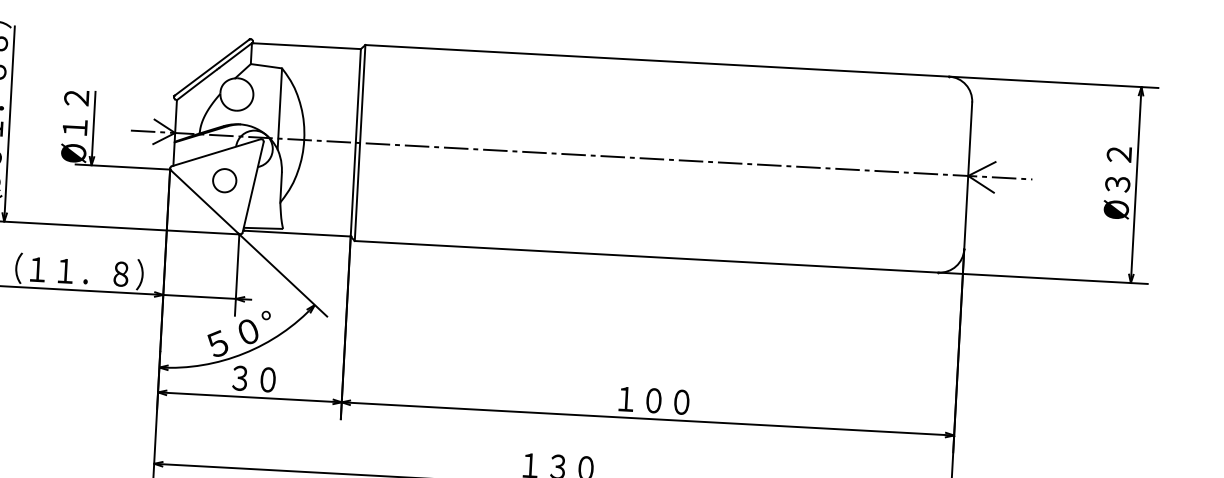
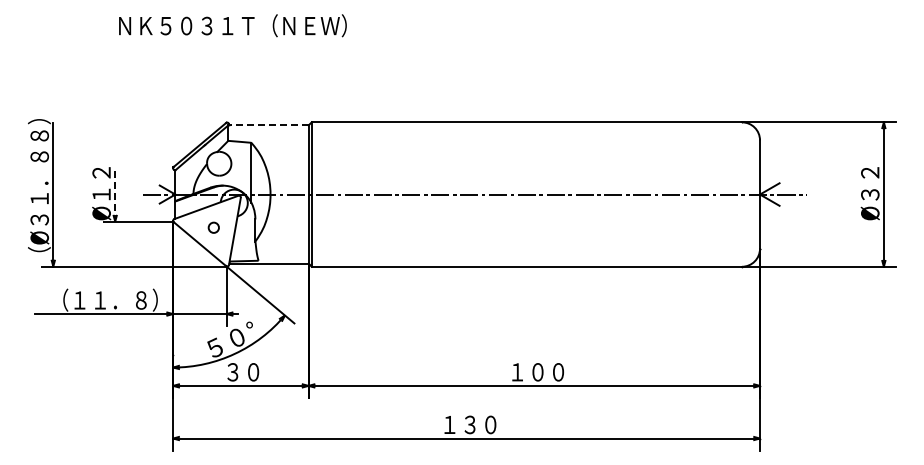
line: (305, 46) -> (267, 125), solid -> dashed
line: (93, 128) -> (115, 194), solid -> dashed
circle: (224, 180) -> (213, 227), size x0.6

